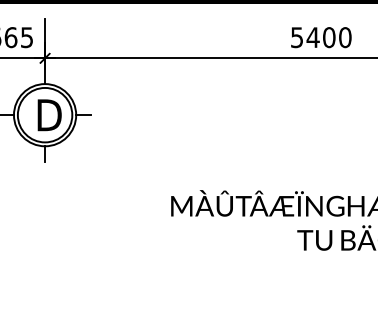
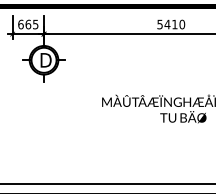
text: (328, 37) -> (174, 24), 5400 -> 5410

